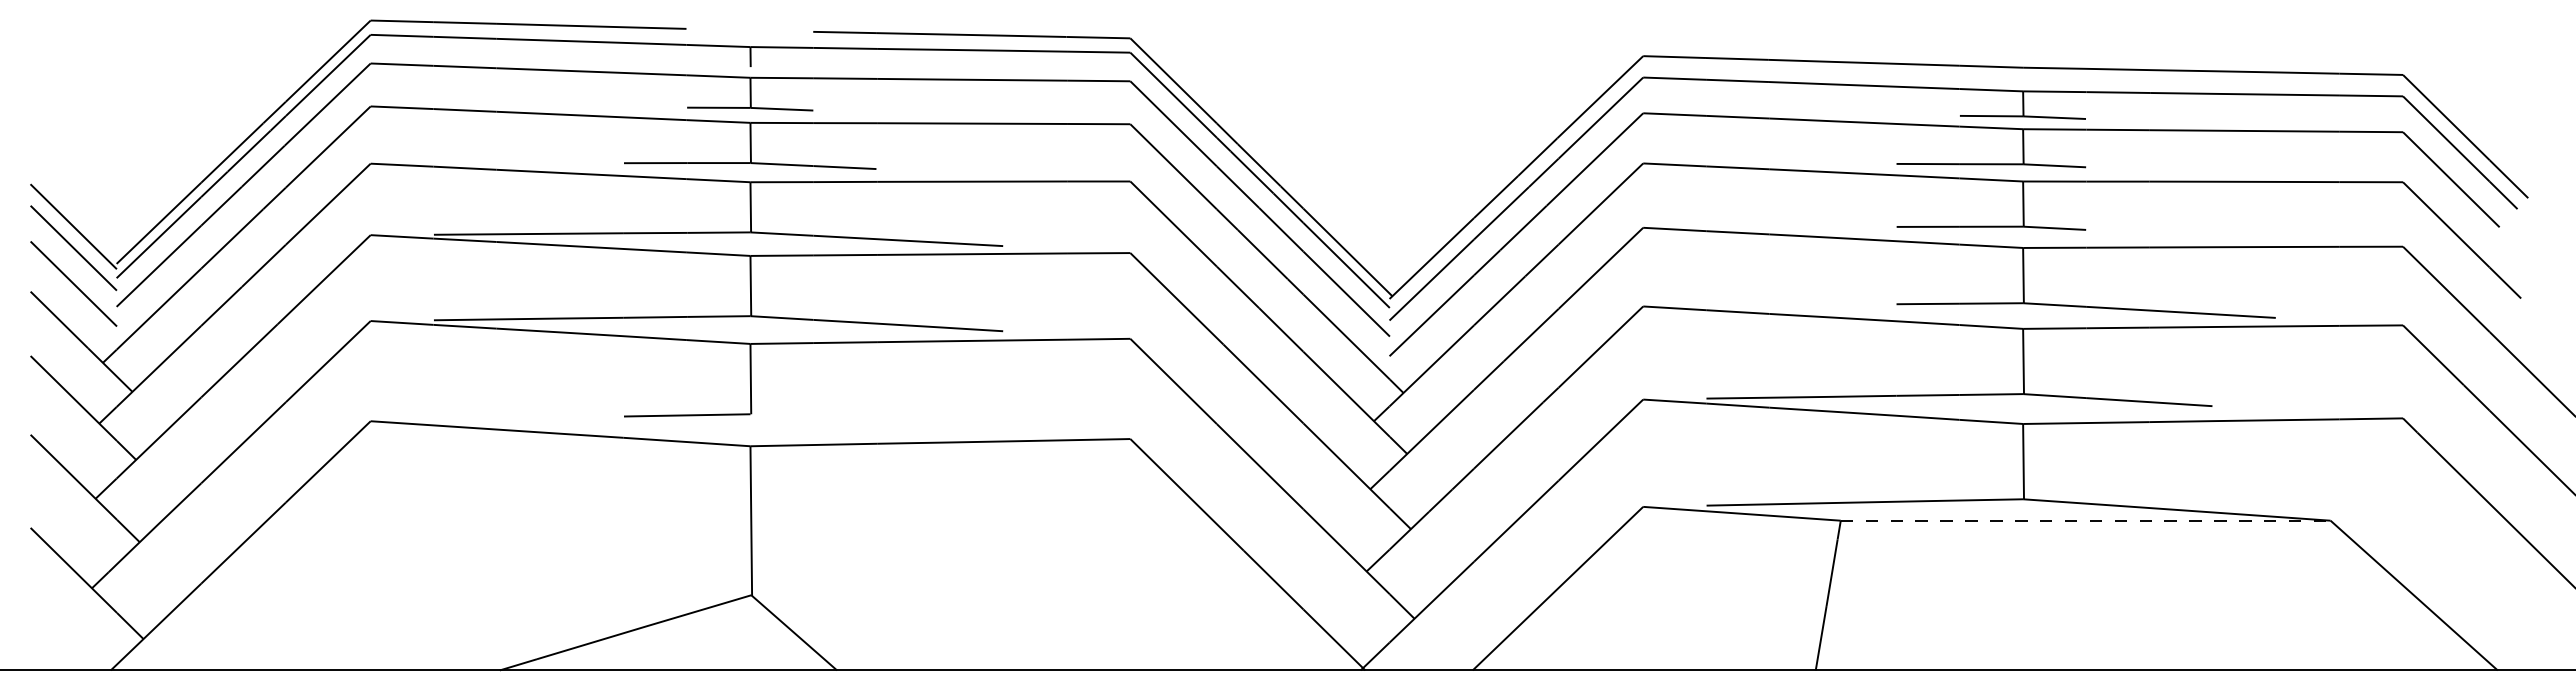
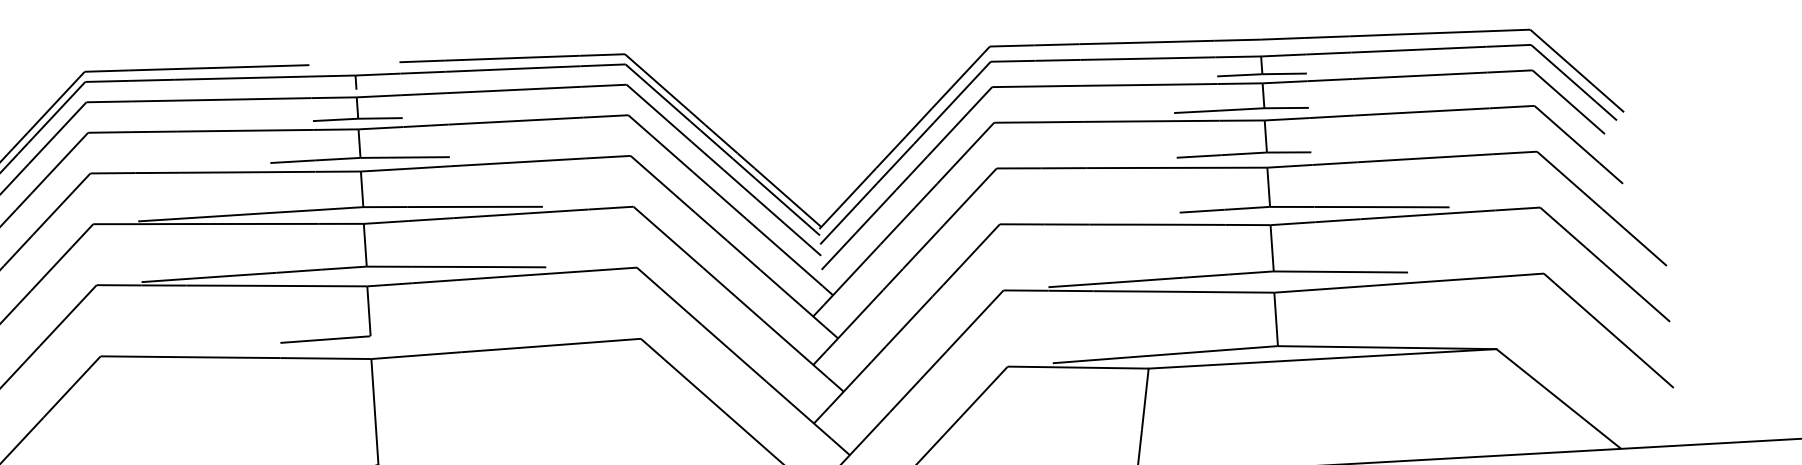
line: (2085, 520) -> (1322, 358), dashed -> solid

